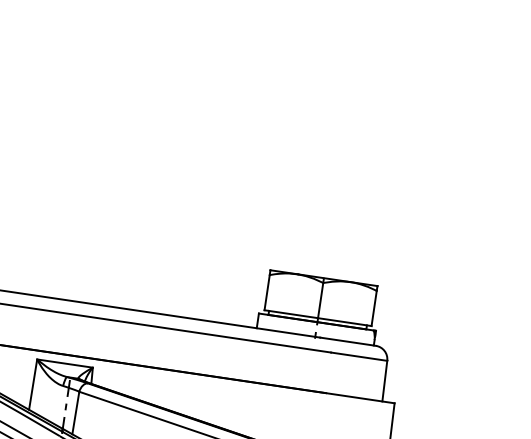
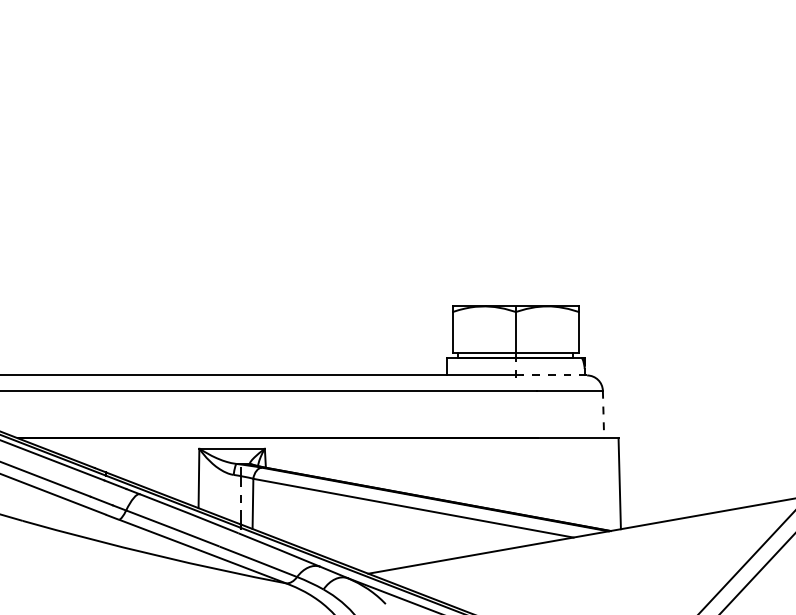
line: (348, 341) -> (554, 375), solid -> dashed
line: (384, 381) -> (603, 414), solid -> dashed

